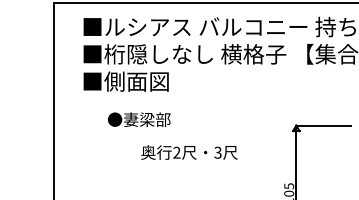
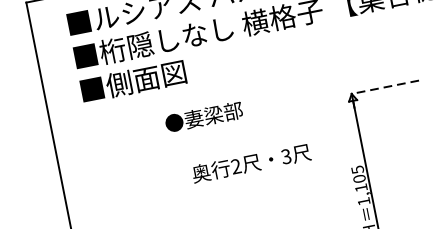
text: (139, 119) -> (204, 116), moved
line: (323, 125) -> (384, 87), solid -> dashed
text: (189, 152) -> (251, 163), moved

